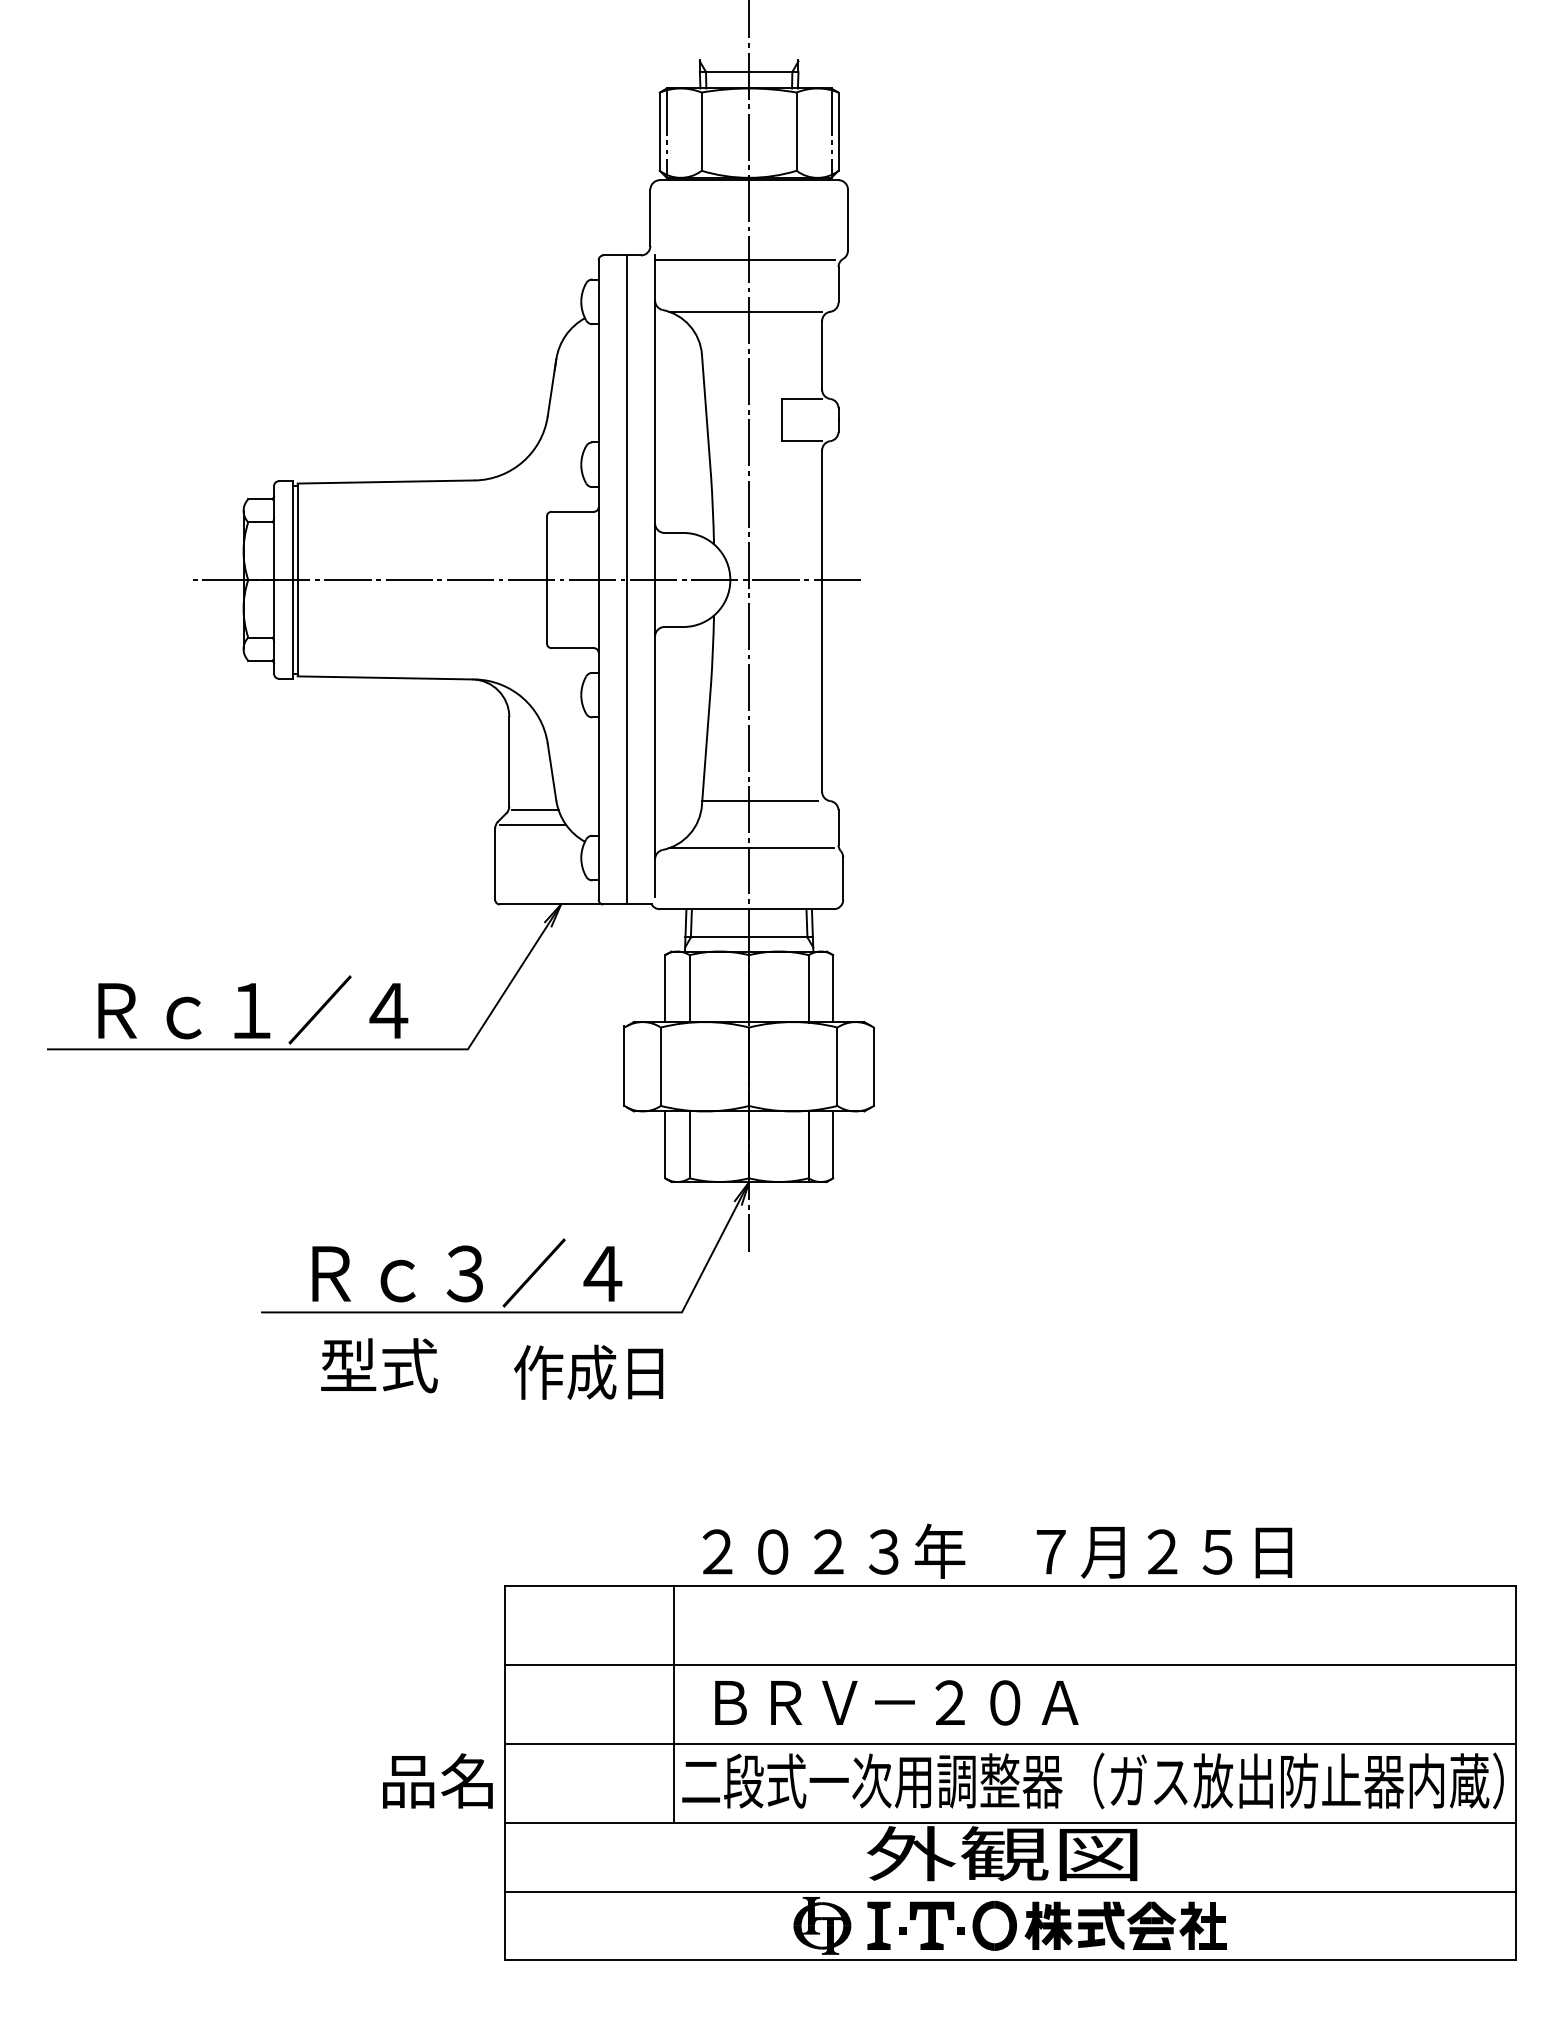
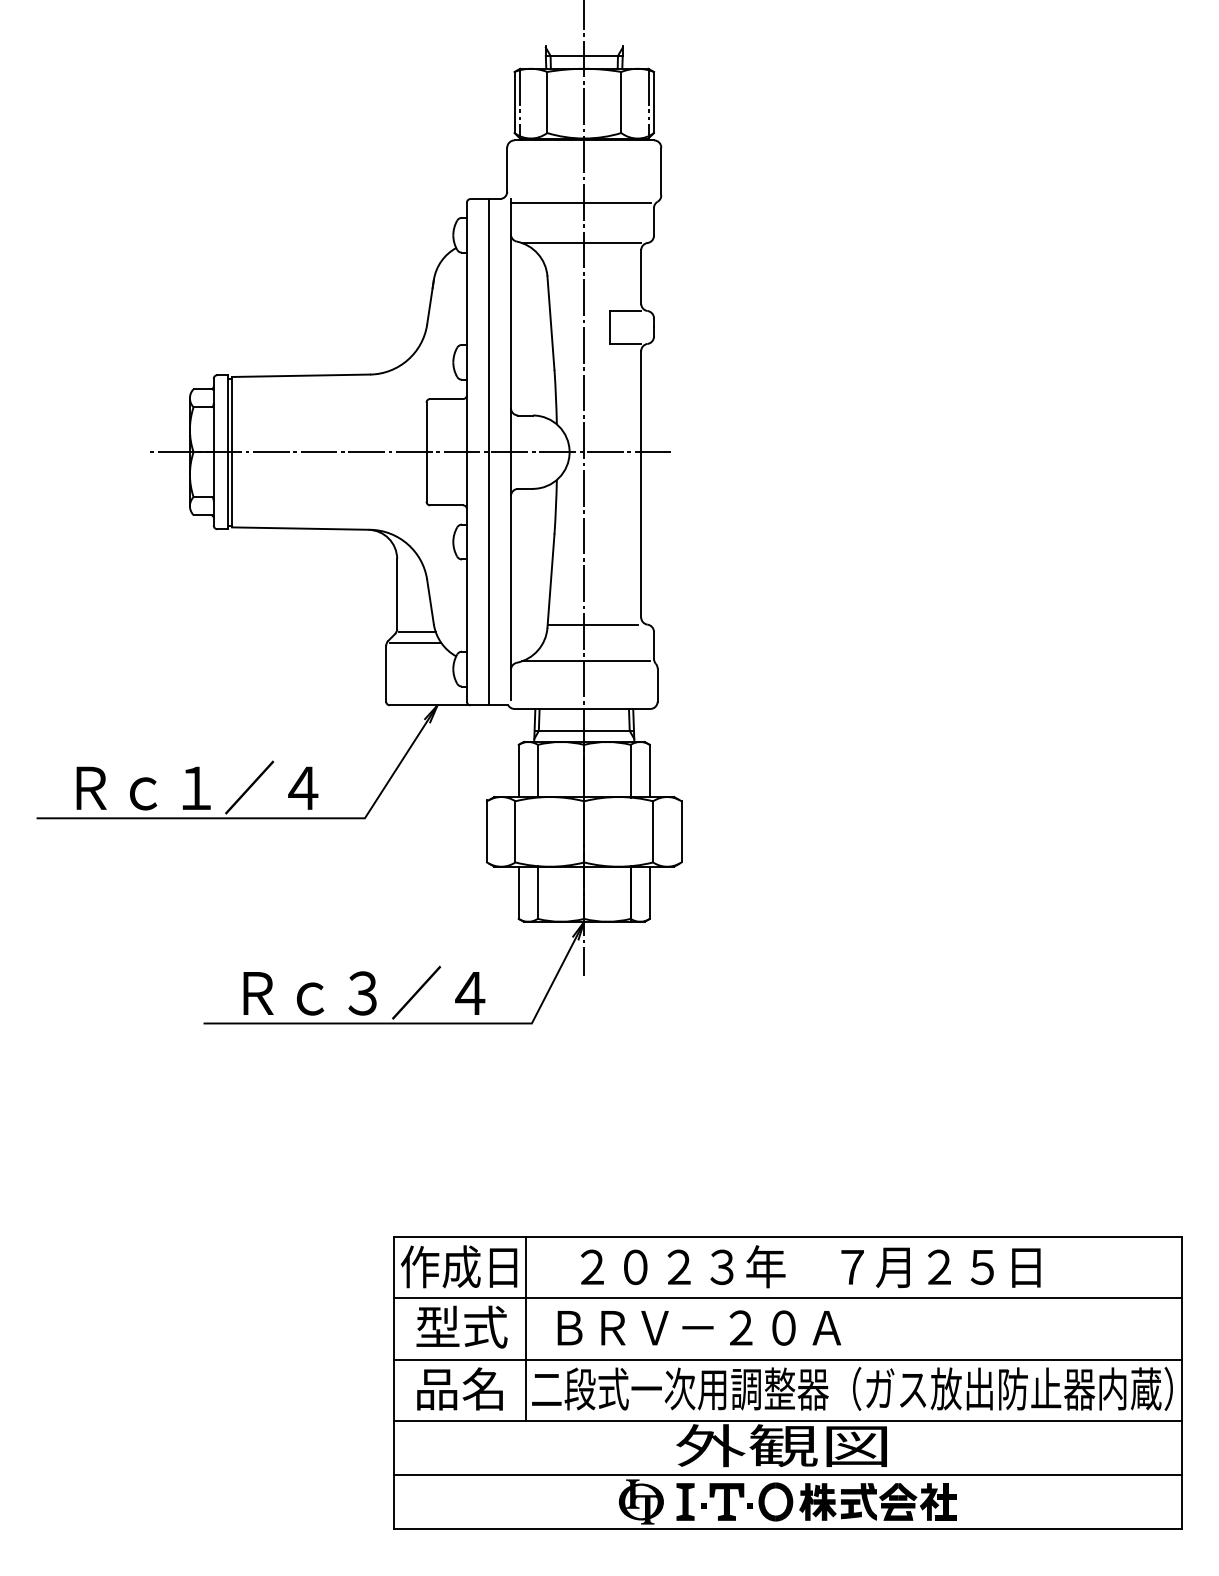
text: (379, 1365) -> (462, 1326), moved
text: (588, 1371) -> (458, 1266), moved
text: (997, 1550) -> (810, 1266), moved
text: (437, 1780) -> (459, 1388), moved

